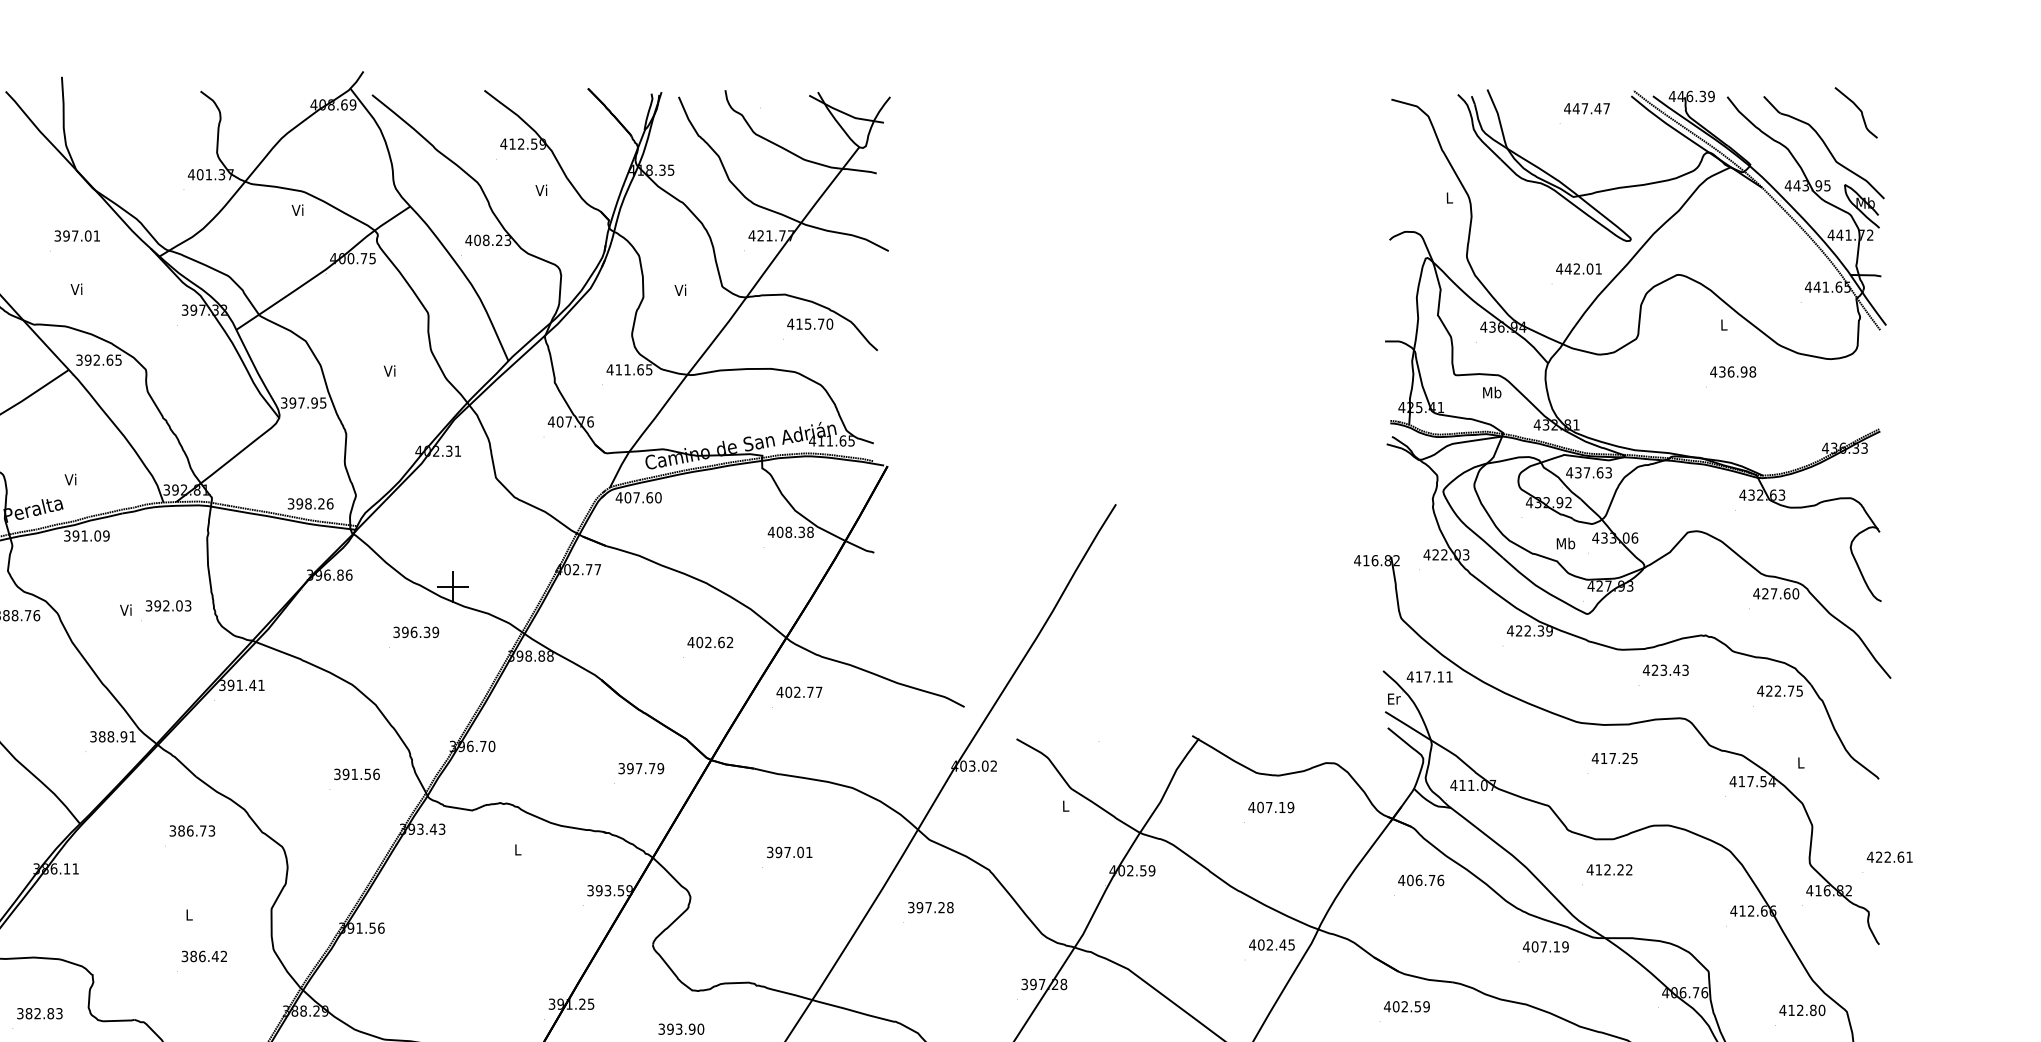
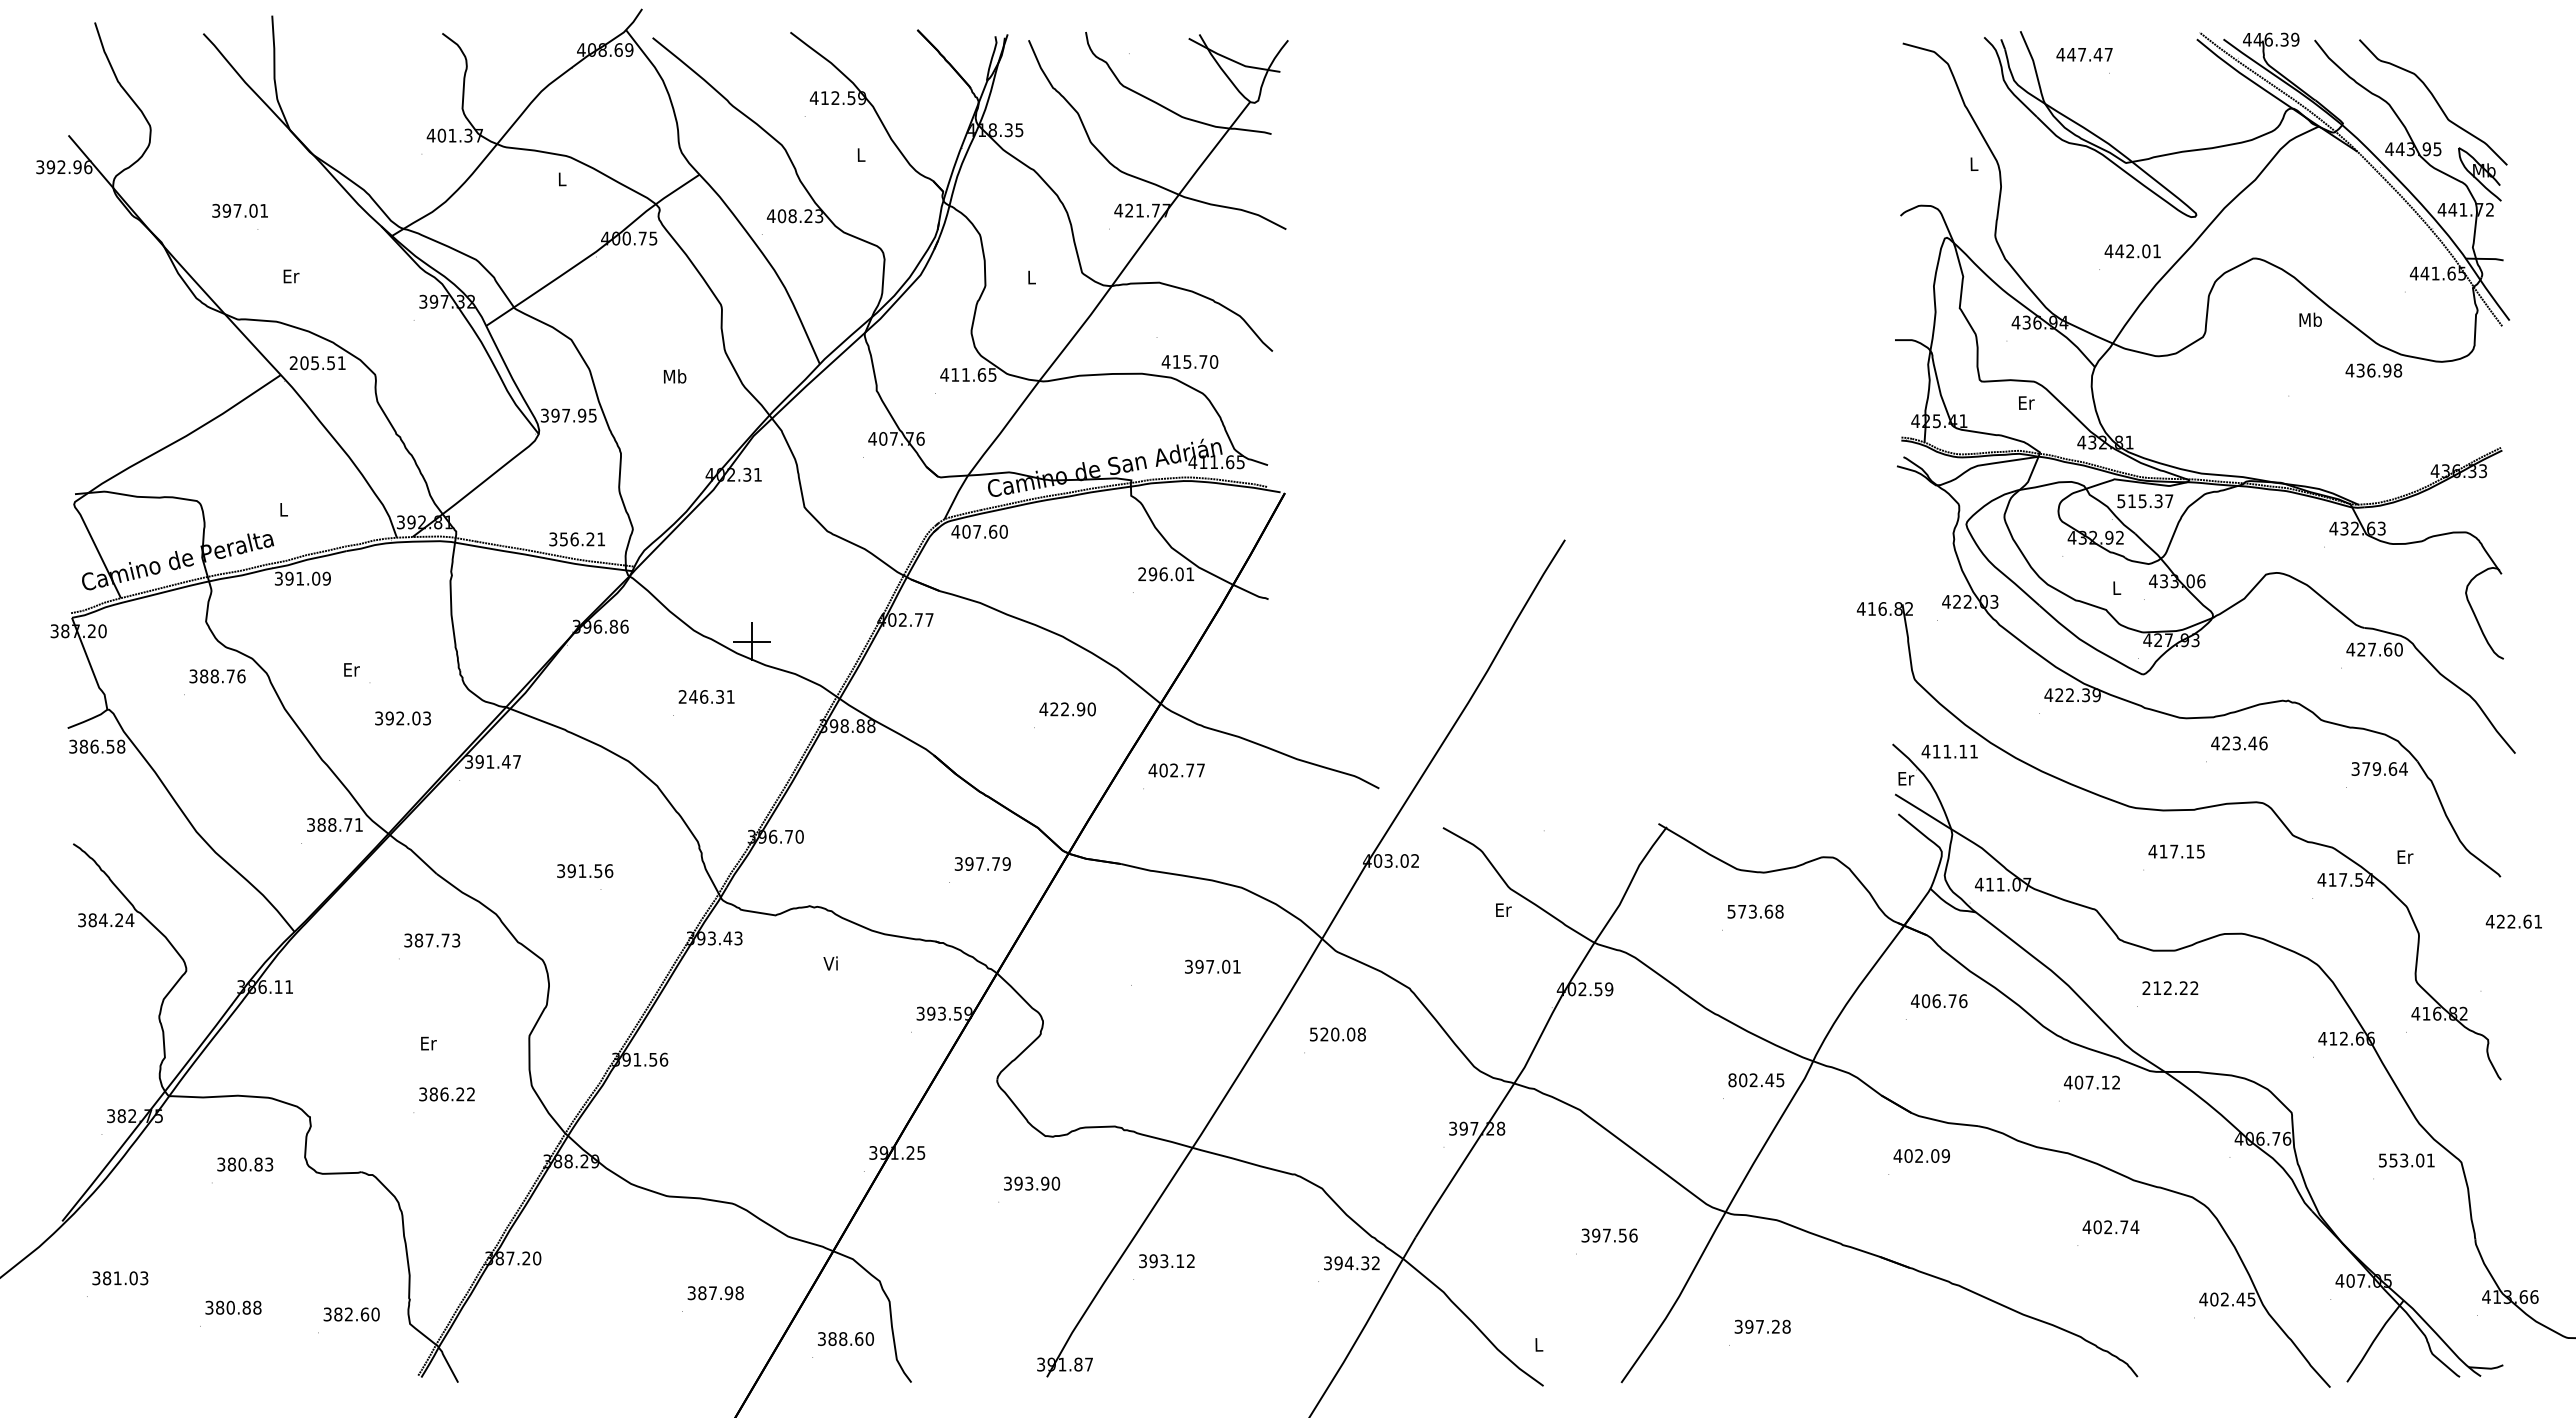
text: (1586, 108) -> (2084, 54), moved
part: (1855, 112) -> (2472, 59), removed
text: (541, 190) -> (860, 154), Vi -> L
text: (297, 210) -> (561, 179), Vi -> L
text: (76, 235) -> (239, 210), moved
text: (77, 289) -> (291, 276), Vi -> Er
text: (680, 290) -> (1030, 277), Vi -> L
text: (809, 323) -> (1189, 361), moved
text: (1723, 324) -> (2310, 319), L -> Mb
text: (98, 360) -> (317, 363), 392.65 -> 205.51
text: (389, 371) -> (674, 376), Vi -> Mb
text: (1732, 371) -> (2373, 370), moved
text: (1492, 392) -> (2026, 402), Mb -> Er
text: (1589, 473) -> (2145, 501), 437.63 -> 515.37
text: (70, 479) -> (282, 509), Vi -> L
text: (314, 504) -> (582, 539), 398.26 -> 356.21
text: (791, 532) -> (1166, 574), 408.38 -> 296.01
text: (1565, 543) -> (2116, 587), Mb -> L
text: (168, 605) -> (402, 718), moved
text: (126, 610) -> (351, 669), Vi -> Er
text: (415, 632) -> (706, 696), 396.39 -> 246.31
text: (714, 642) -> (1072, 709), 402.62 -> 422.90
text: (1685, 670) -> (2263, 743), 423.43 -> 423.46
text: (1427, 676) -> (1947, 751), 417.11 -> 411.11
text: (261, 685) -> (516, 761), 391.41 -> 391.47
text: (1780, 690) -> (2379, 768), 422.75 -> 379.64
text: (124, 736) -> (348, 824), 388.91 -> 388.71
text: (1625, 758) -> (2189, 851), 417.25 -> 417.15
text: (1801, 762) -> (2405, 856), L -> Er
text: (357, 774) -> (585, 871), moved
text: (1065, 805) -> (1503, 909), L -> Er
text: (1271, 807) -> (1755, 911), 407.19 -> 573.68
text: (190, 830) -> (429, 940), 386.73 -> 387.73
text: (517, 849) -> (830, 963), L -> Vi
text: (789, 852) -> (1212, 966), moved
text: (1889, 857) -> (2513, 921), moved
text: (1590, 869) -> (2146, 987), 412.22 -> 212.22
text: (926, 907) -> (1332, 1034), 397.28 -> 520.08
text: (189, 914) -> (428, 1043), L -> Er
text: (1252, 945) -> (1732, 1080), 402.45 -> 802.45
text: (1565, 946) -> (2116, 1082), 407.19 -> 407.12
text: (215, 956) -> (460, 1094), 386.42 -> 386.22
text: (1418, 1006) -> (1935, 1155), 402.59 -> 402.09
text: (1802, 1010) -> (2406, 1160), 412.80 -> 553.01
text: (37, 1013) -> (242, 1164), 382.83 -> 380.83

